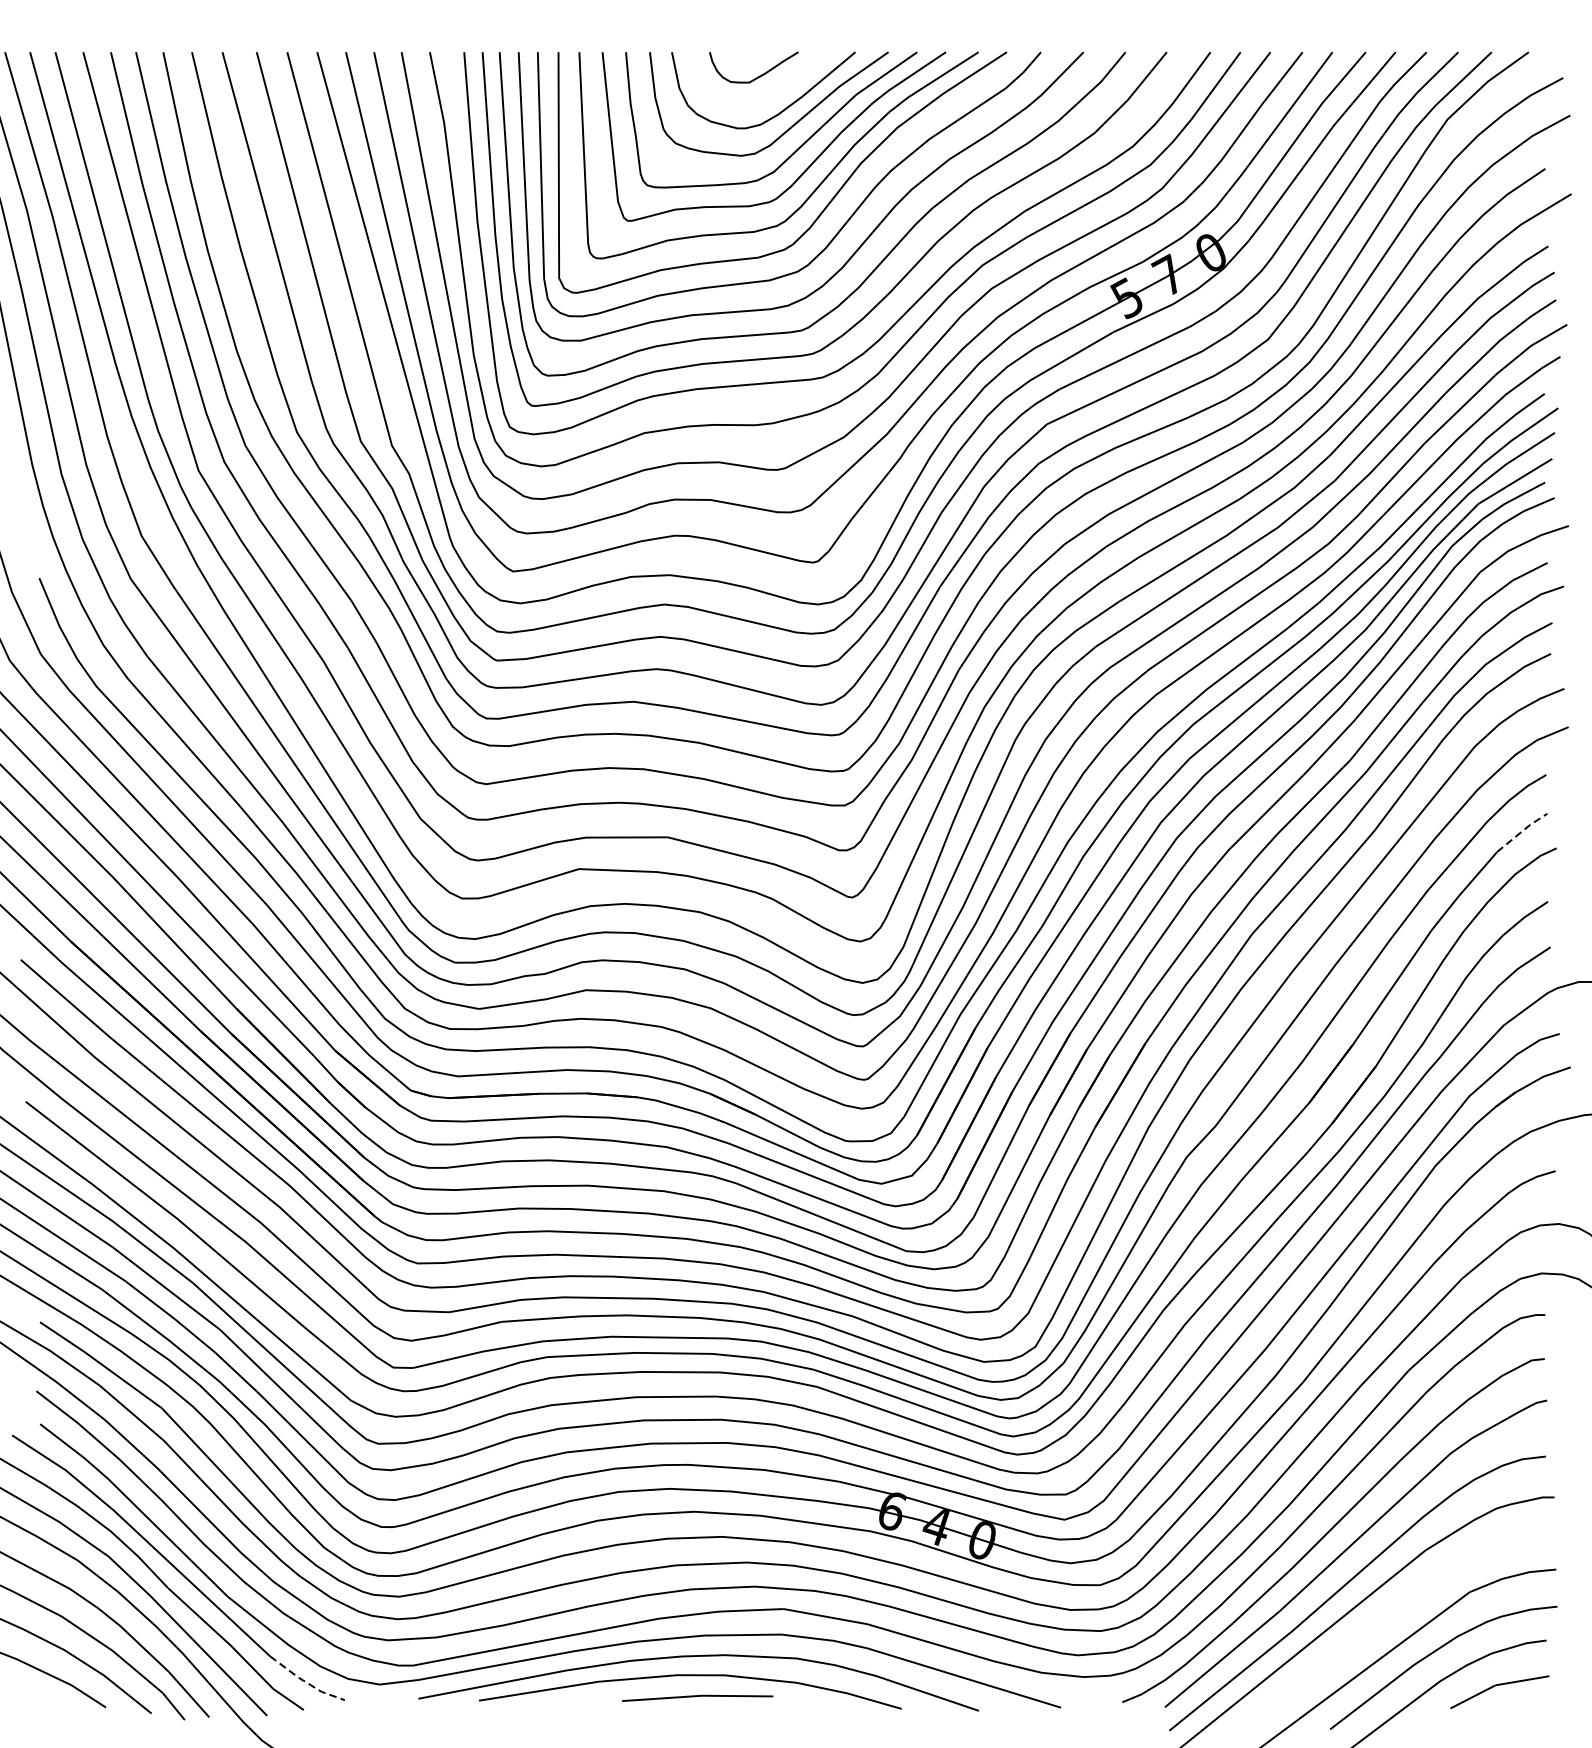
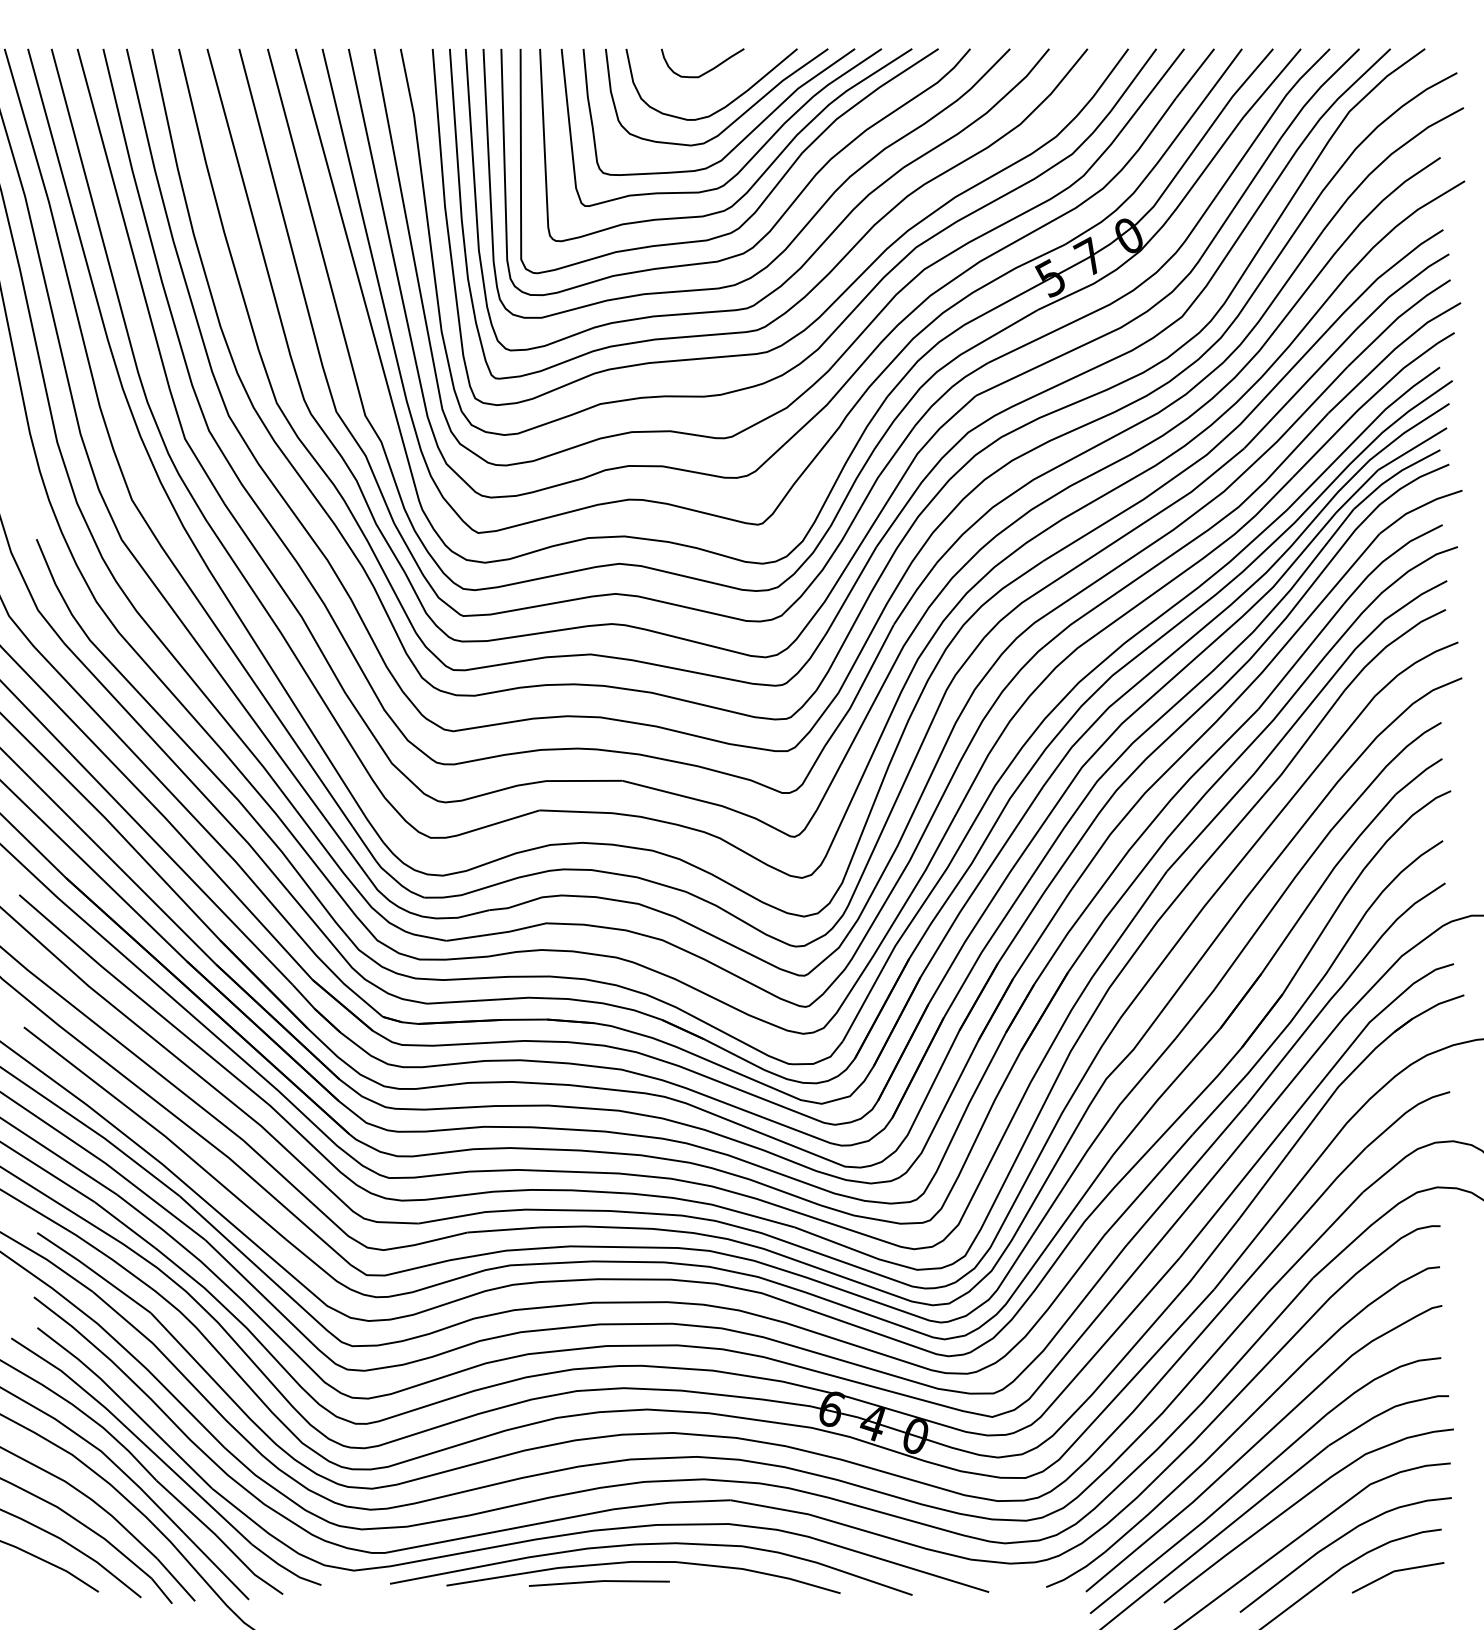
line: (1522, 830) -> (1419, 774), dashed -> solid
curve: (1391, 1612) -> (1297, 1503), added
line: (305, 1682) -> (284, 1568), dashed -> solid
line: (697, 1697) -> (599, 1582), moved

